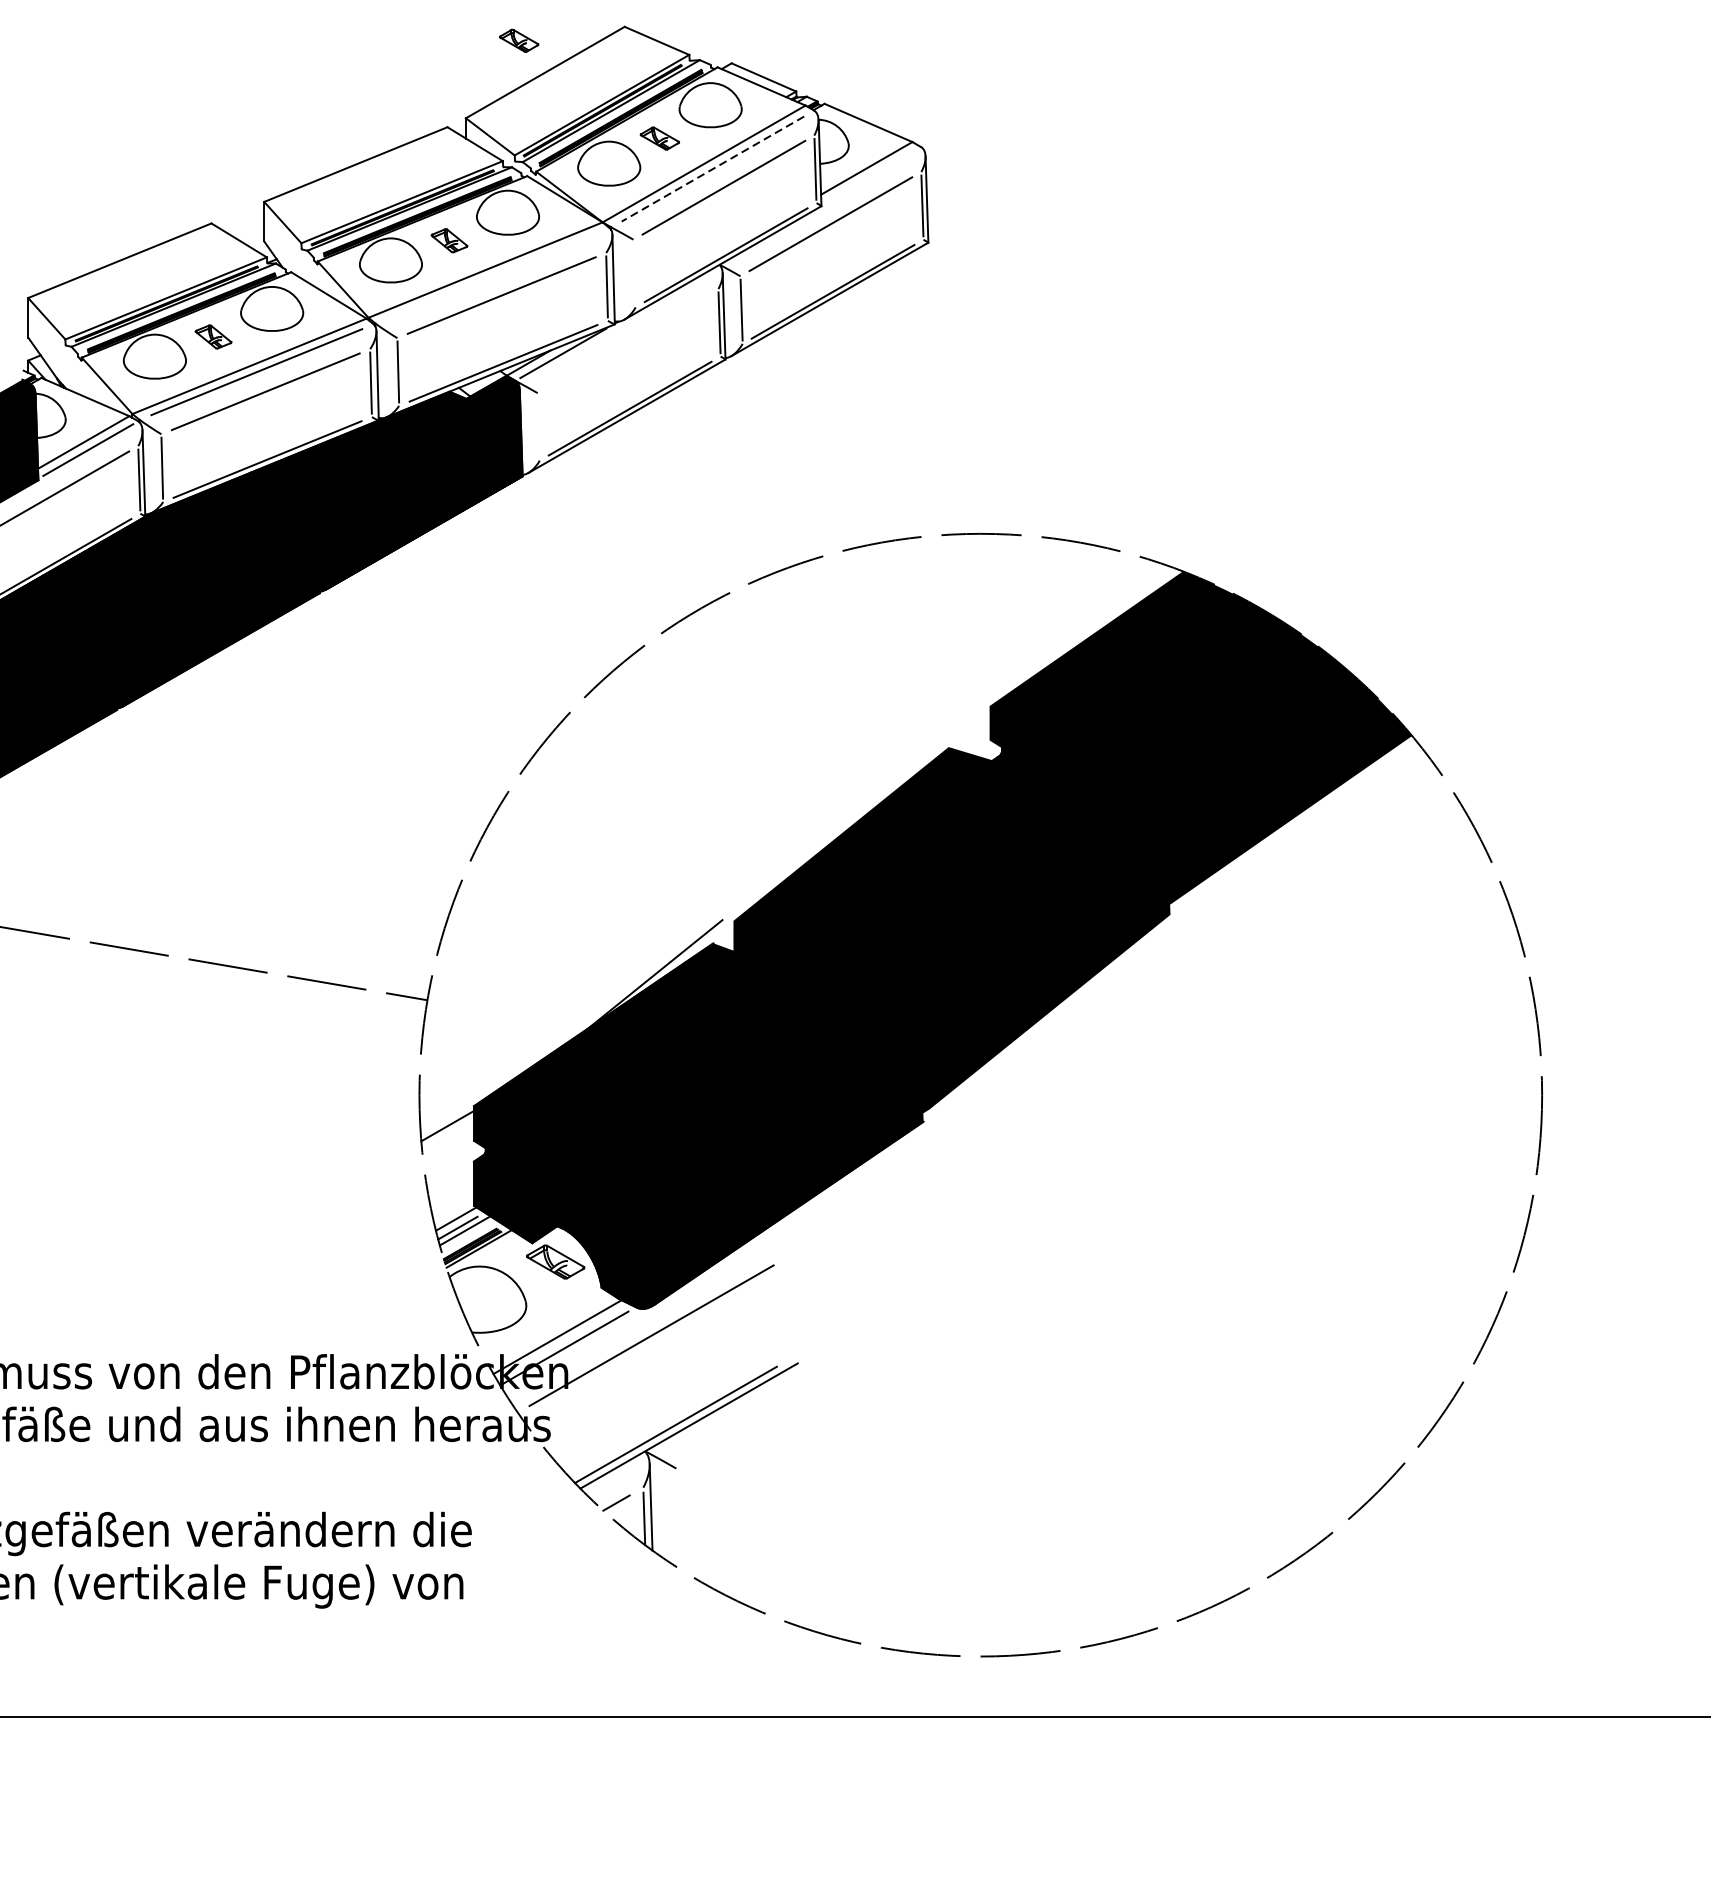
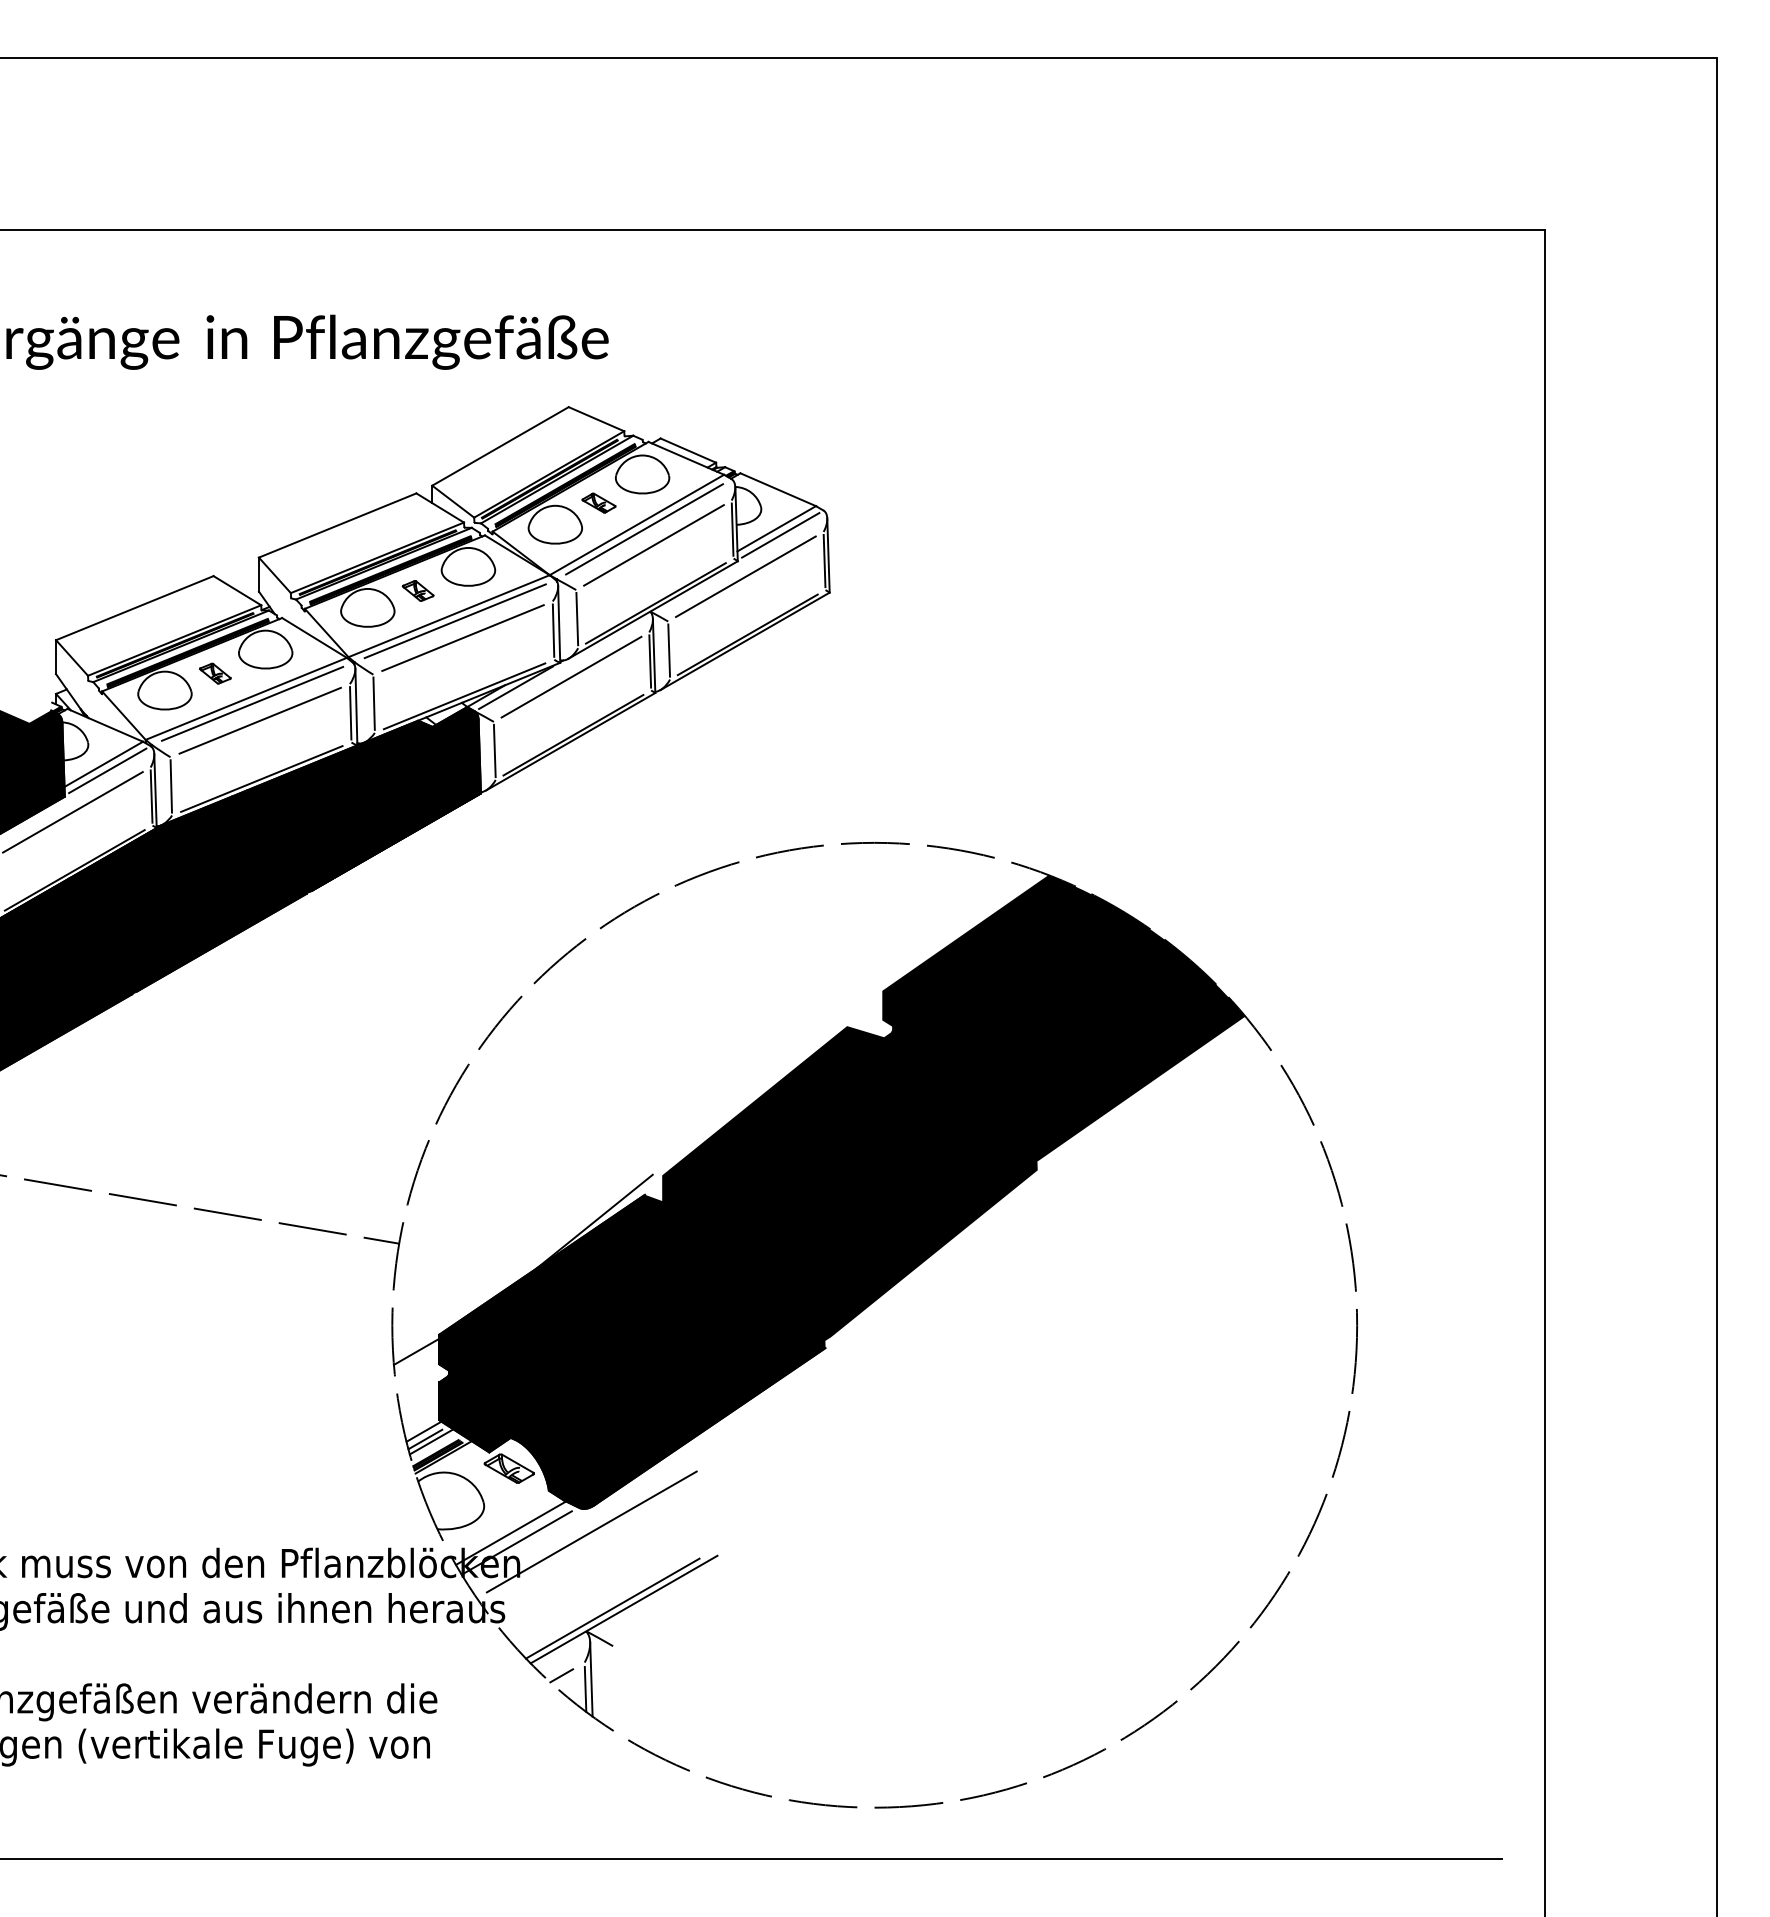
part: (518, 40) -> (477, 418), removed
line: (712, 169) -> (644, 529), dashed -> solid
line: (871, 176) -> (780, 535), added
line: (634, 272) -> (577, 618), added
line: (491, 276) -> (454, 621), added
line: (627, 340) -> (571, 676), added
line: (538, 426) -> (494, 750), added

